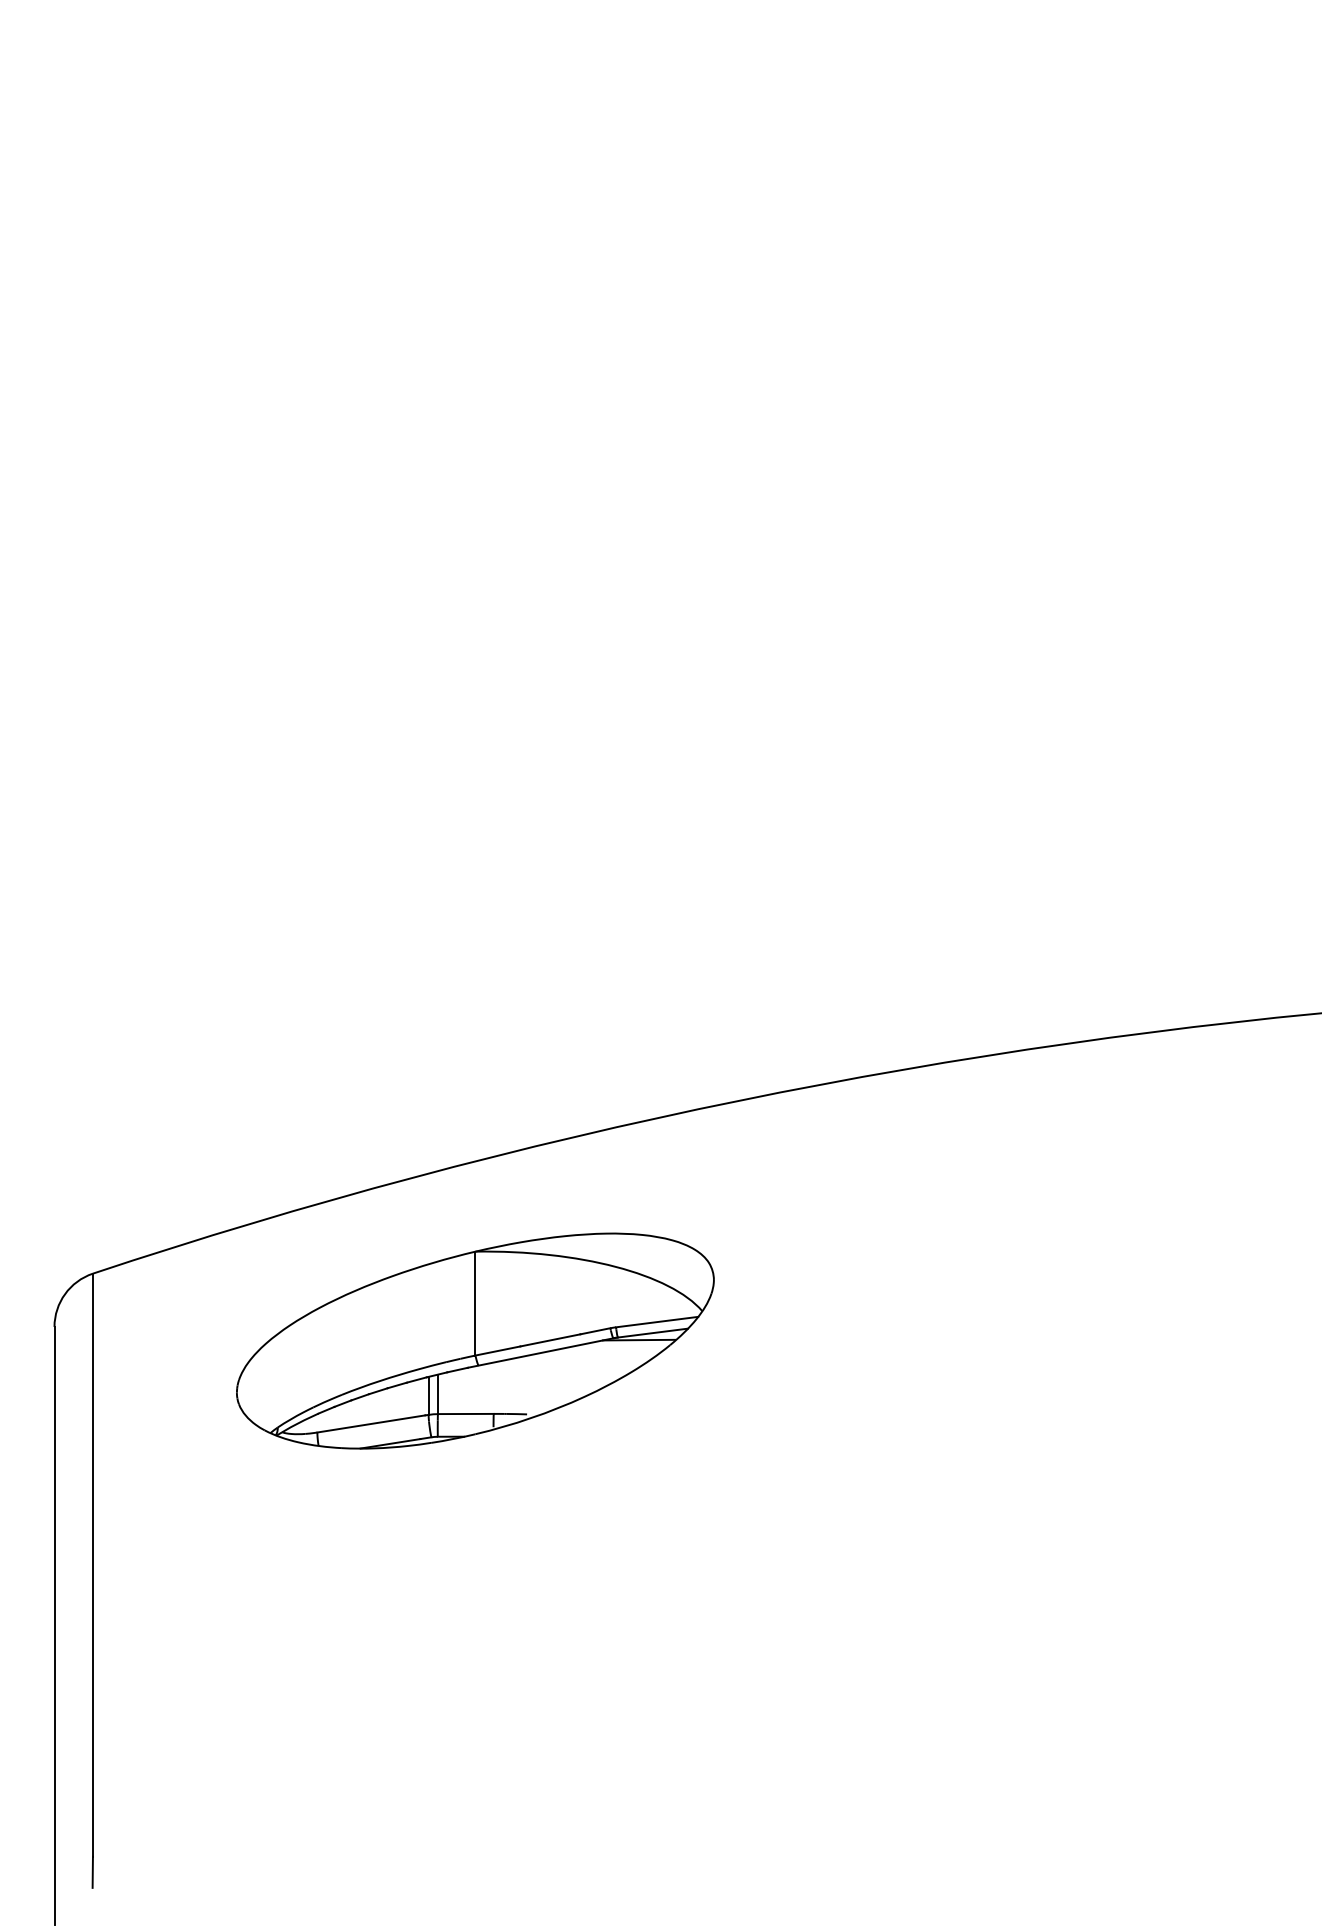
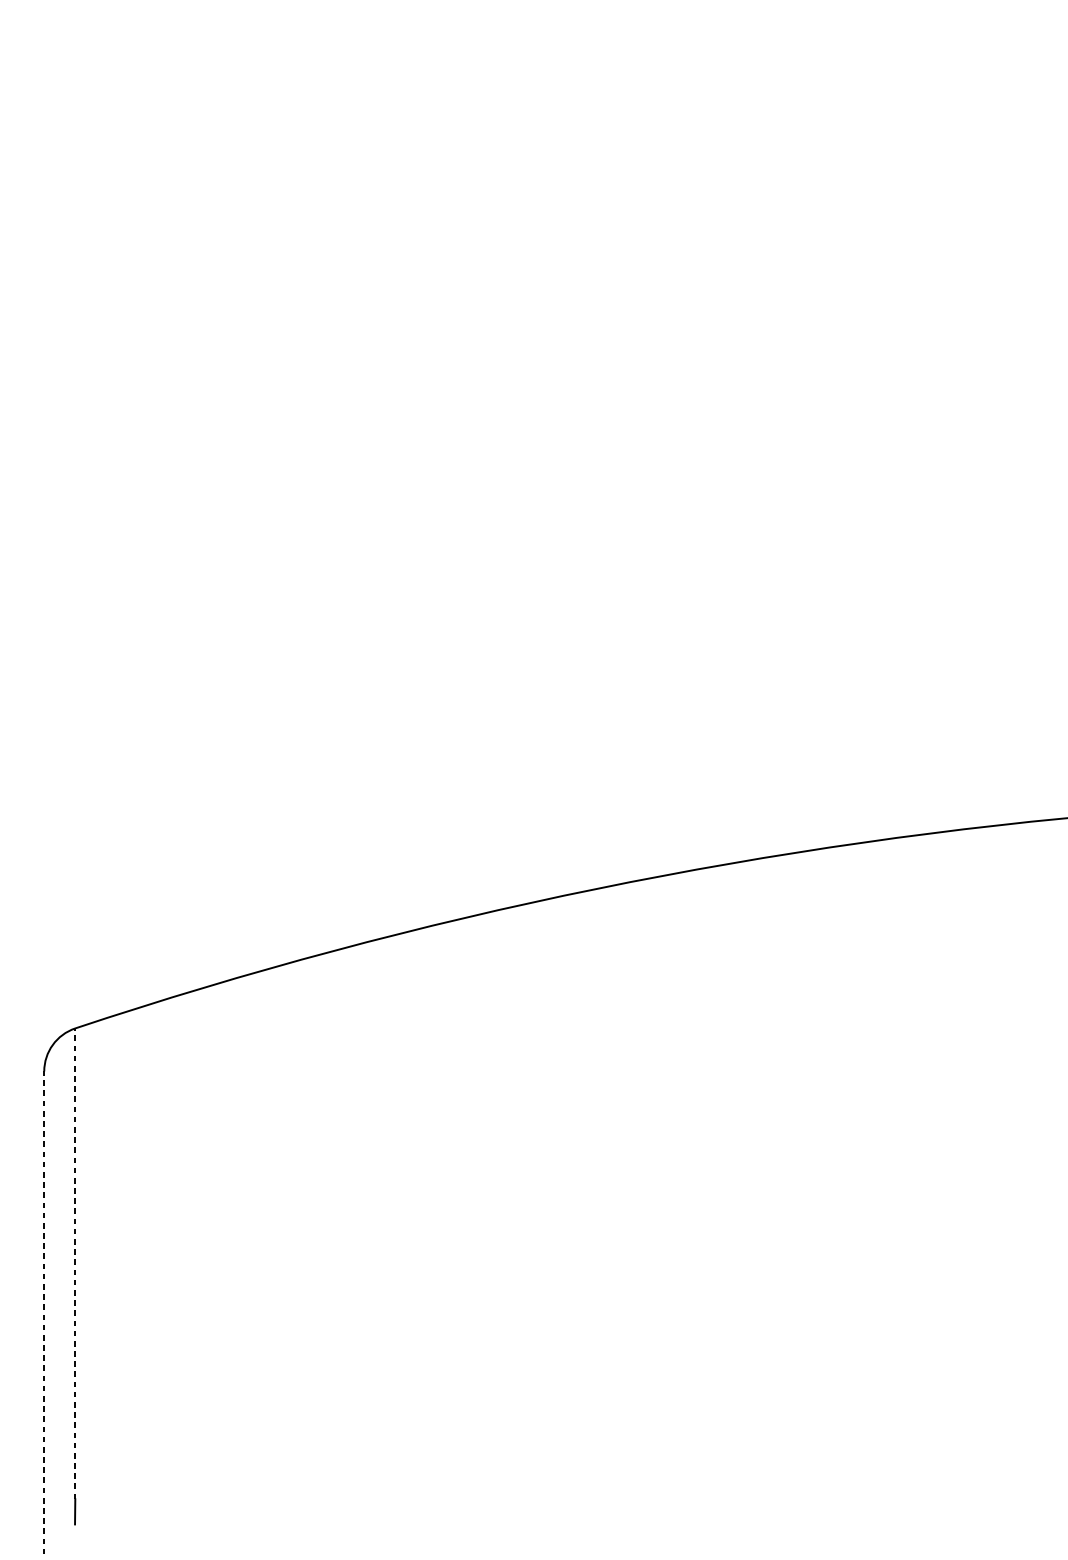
part: (475, 1340) -> (384, 1082), removed
line: (92, 1565) -> (74, 1264), solid -> dashed
line: (54, 1625) -> (44, 1312), solid -> dashed

